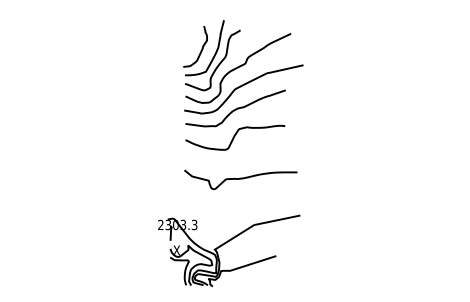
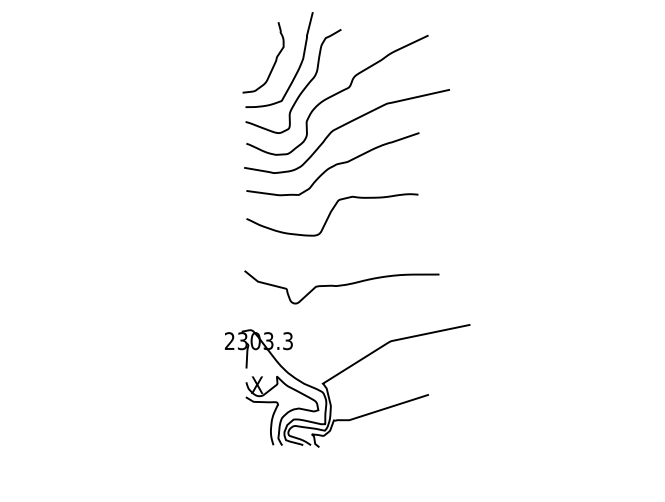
part: (225, 244) -> (341, 374), moved

